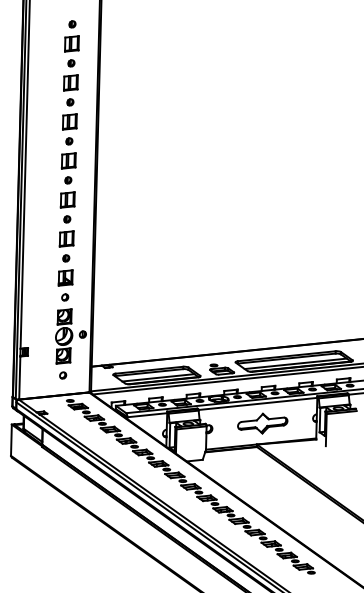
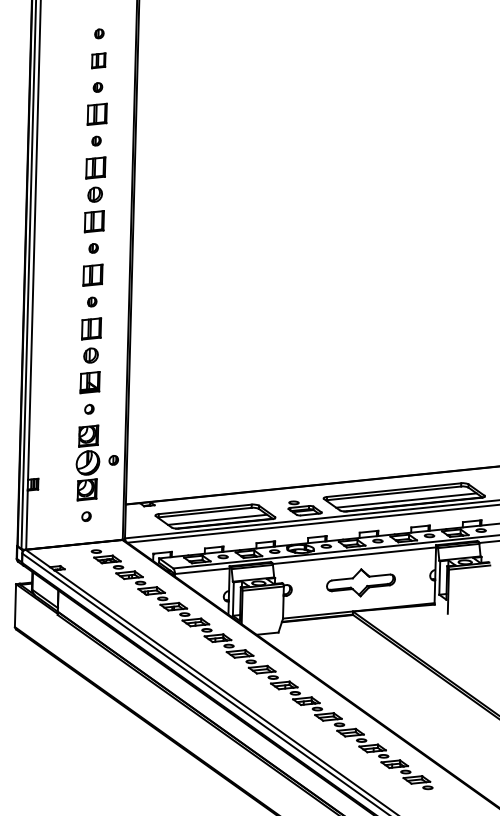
part: (71, 43) -> (98, 60), size x0.7
part: (68, 141) -> (94, 194), size x1.6
part: (65, 258) -> (90, 355), size x1.6

